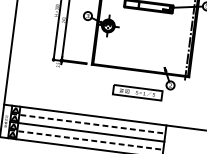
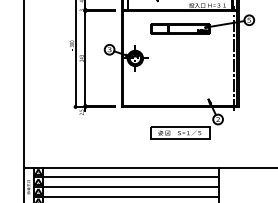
line: (88, 123) -> (126, 177), dashed -> solid
line: (86, 139) -> (126, 196), dashed -> solid

